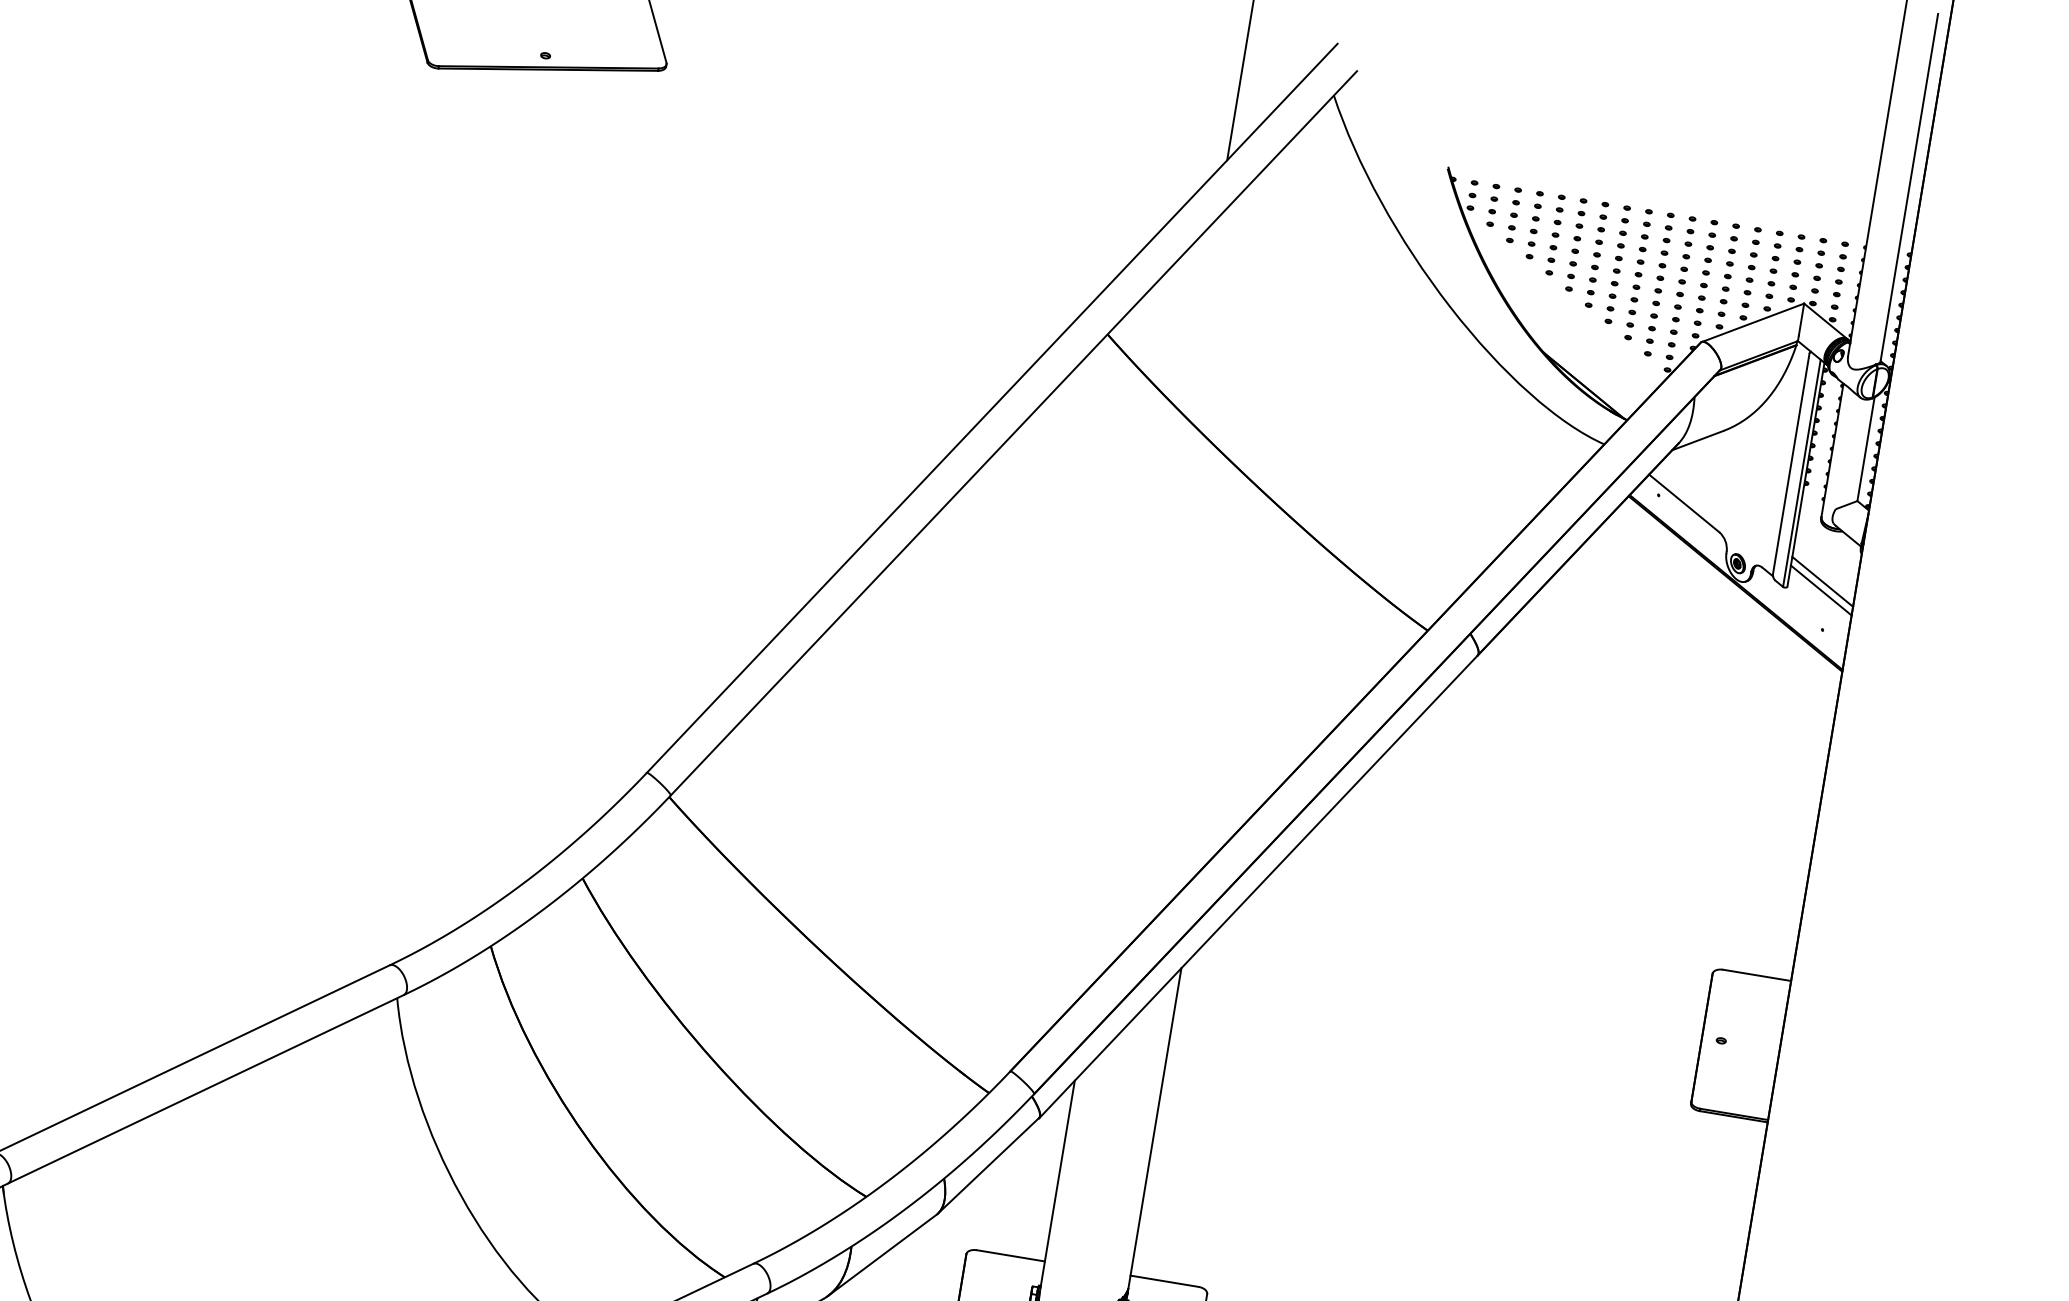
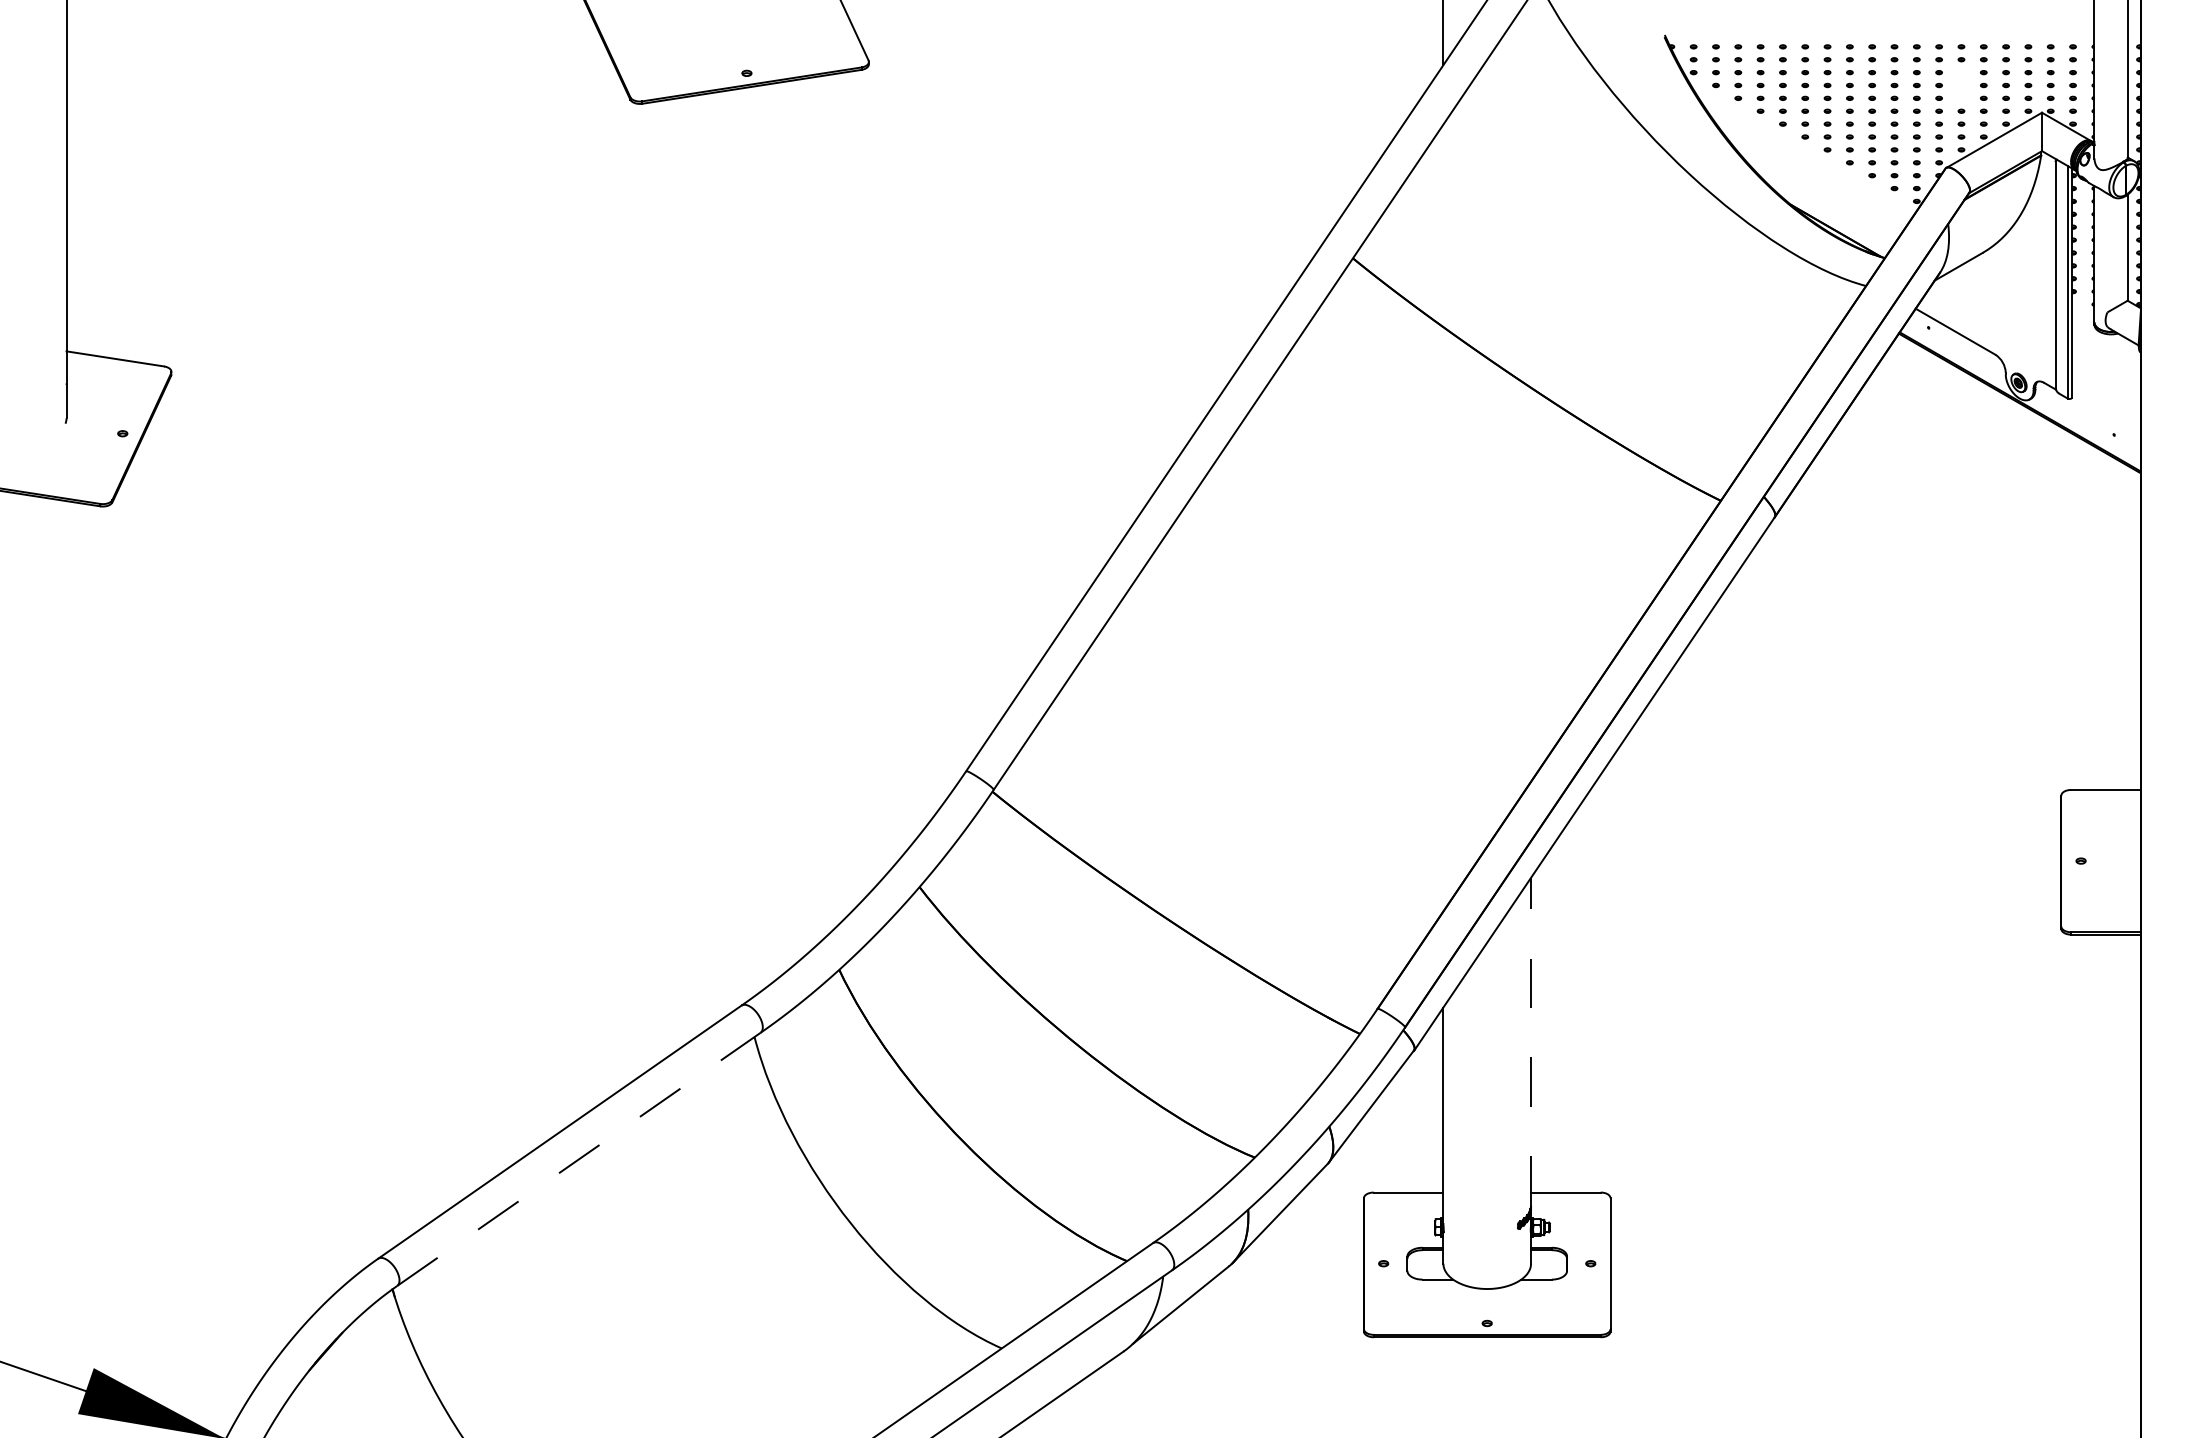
part: (1729, 263) -> (1961, 85), removed
line: (1822, 581) -> (2106, 386), removed
line: (1821, 590) -> (2106, 395), removed
line: (206, 1089) -> (579, 1159), solid -> dashed
line: (1155, 1128) -> (1531, 1041), solid -> dashed

